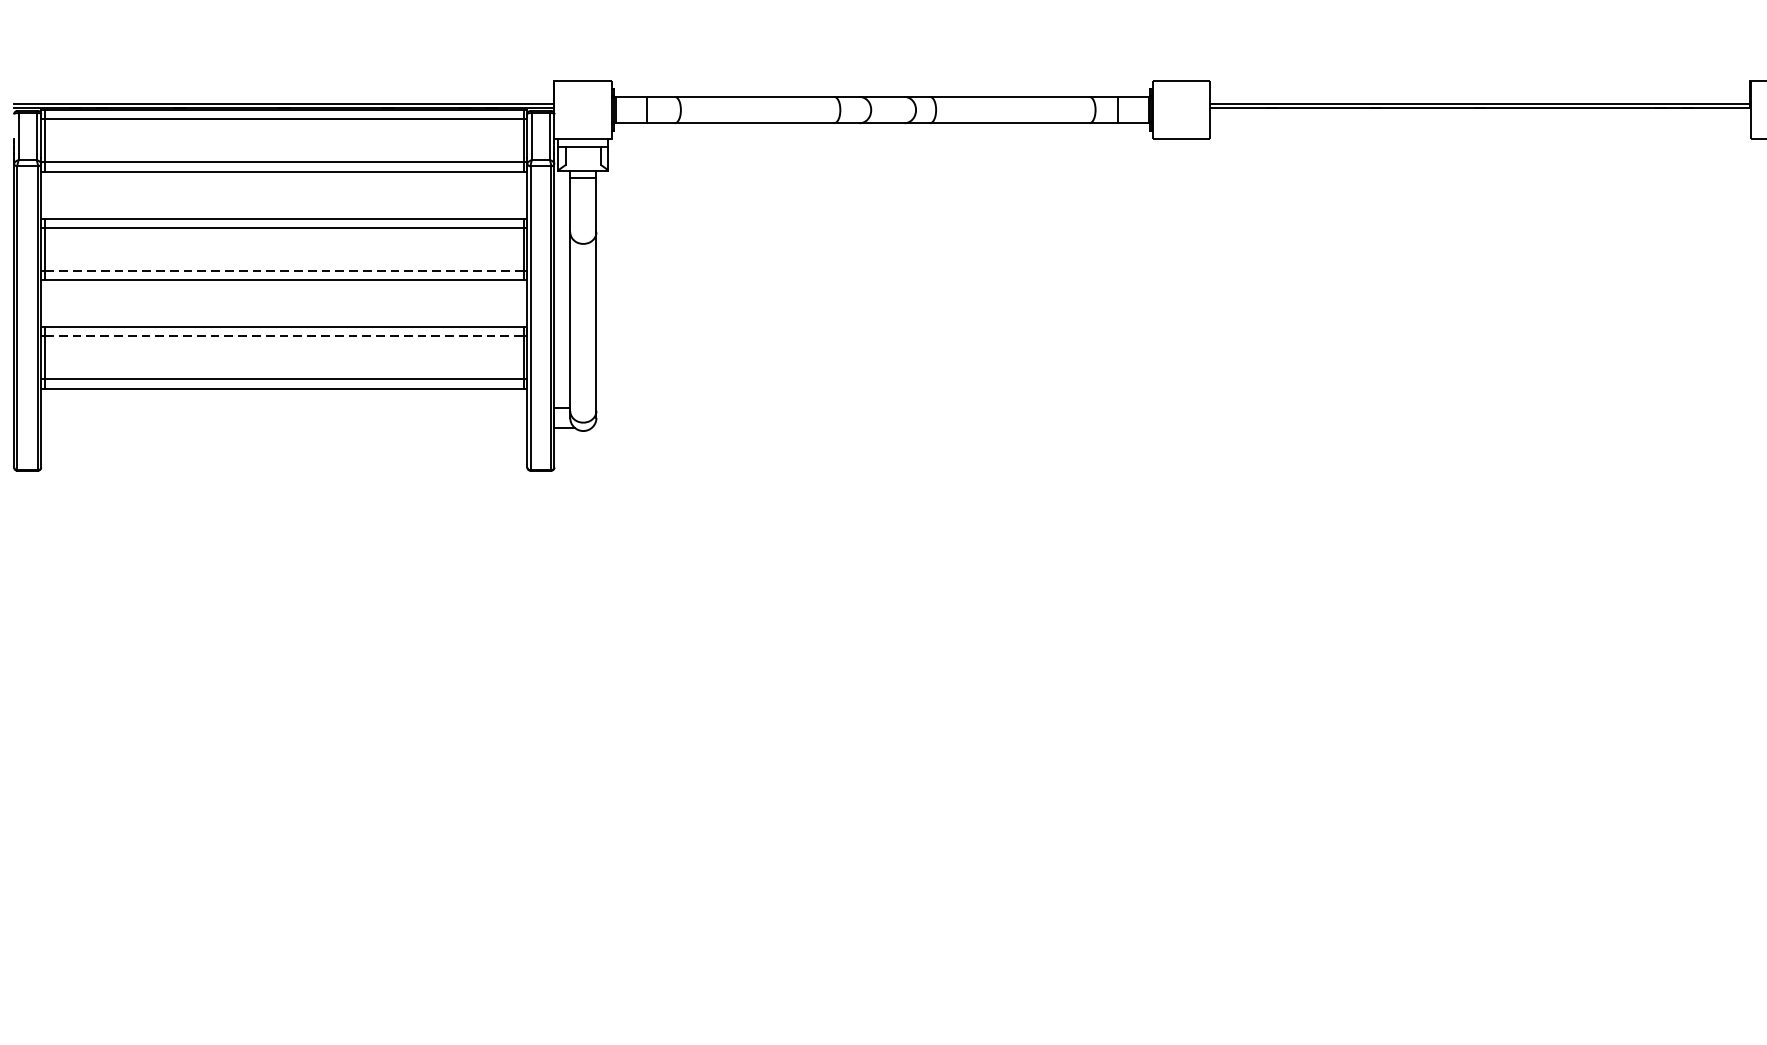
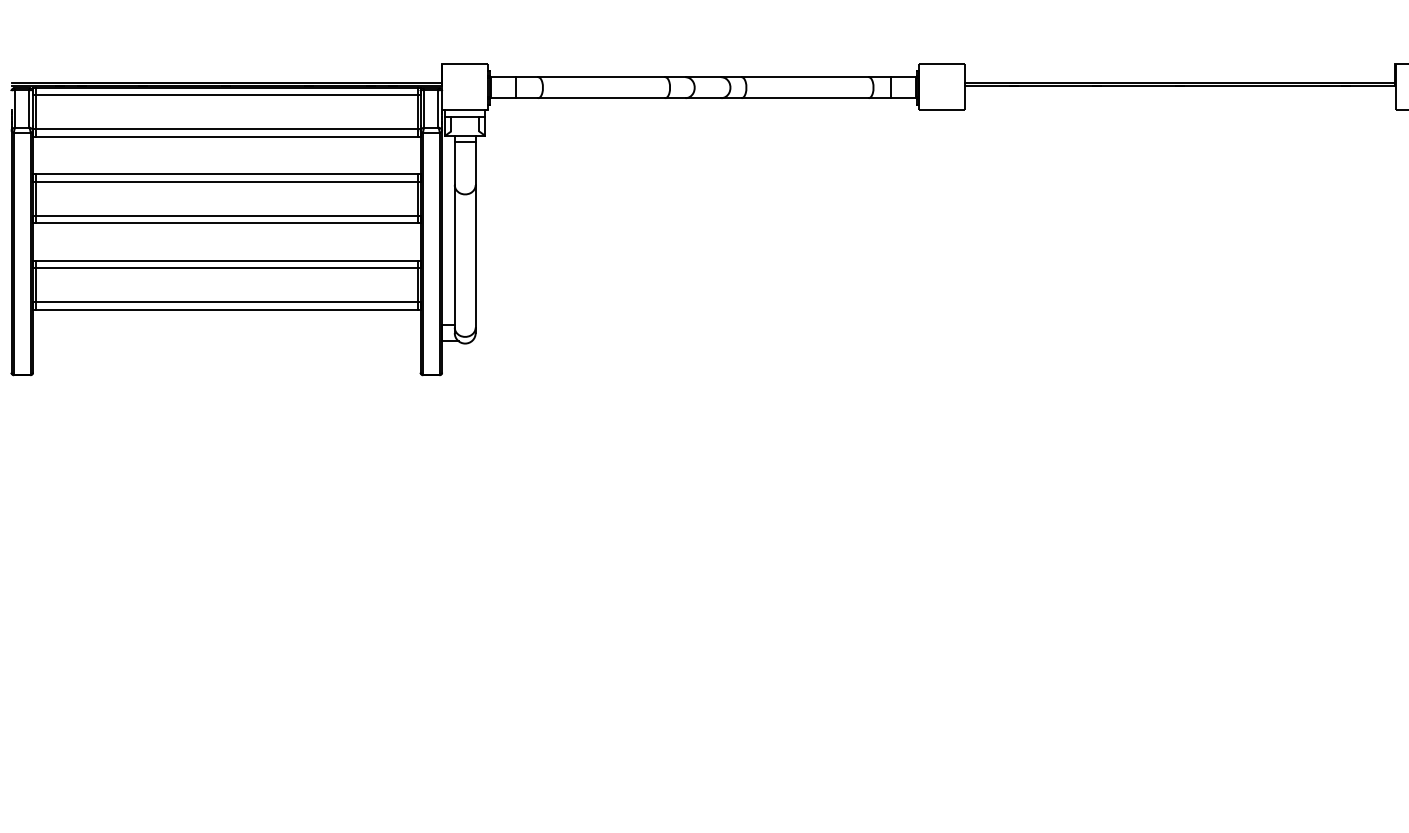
line: (283, 270) -> (226, 215), dashed -> solid
line: (283, 335) -> (226, 267), dashed -> solid

